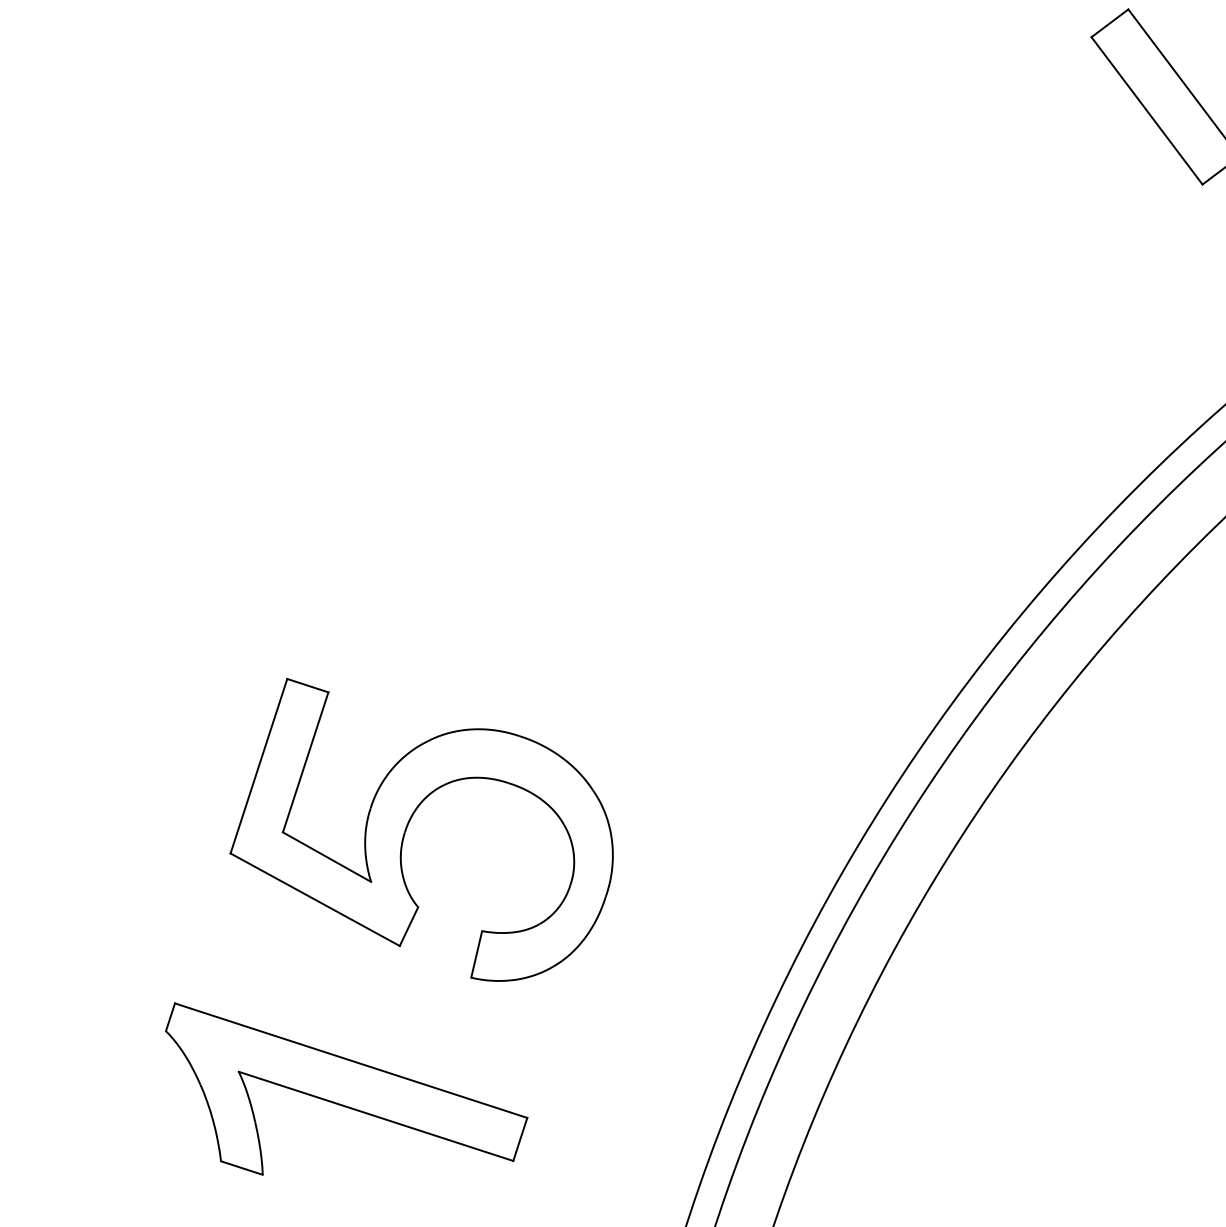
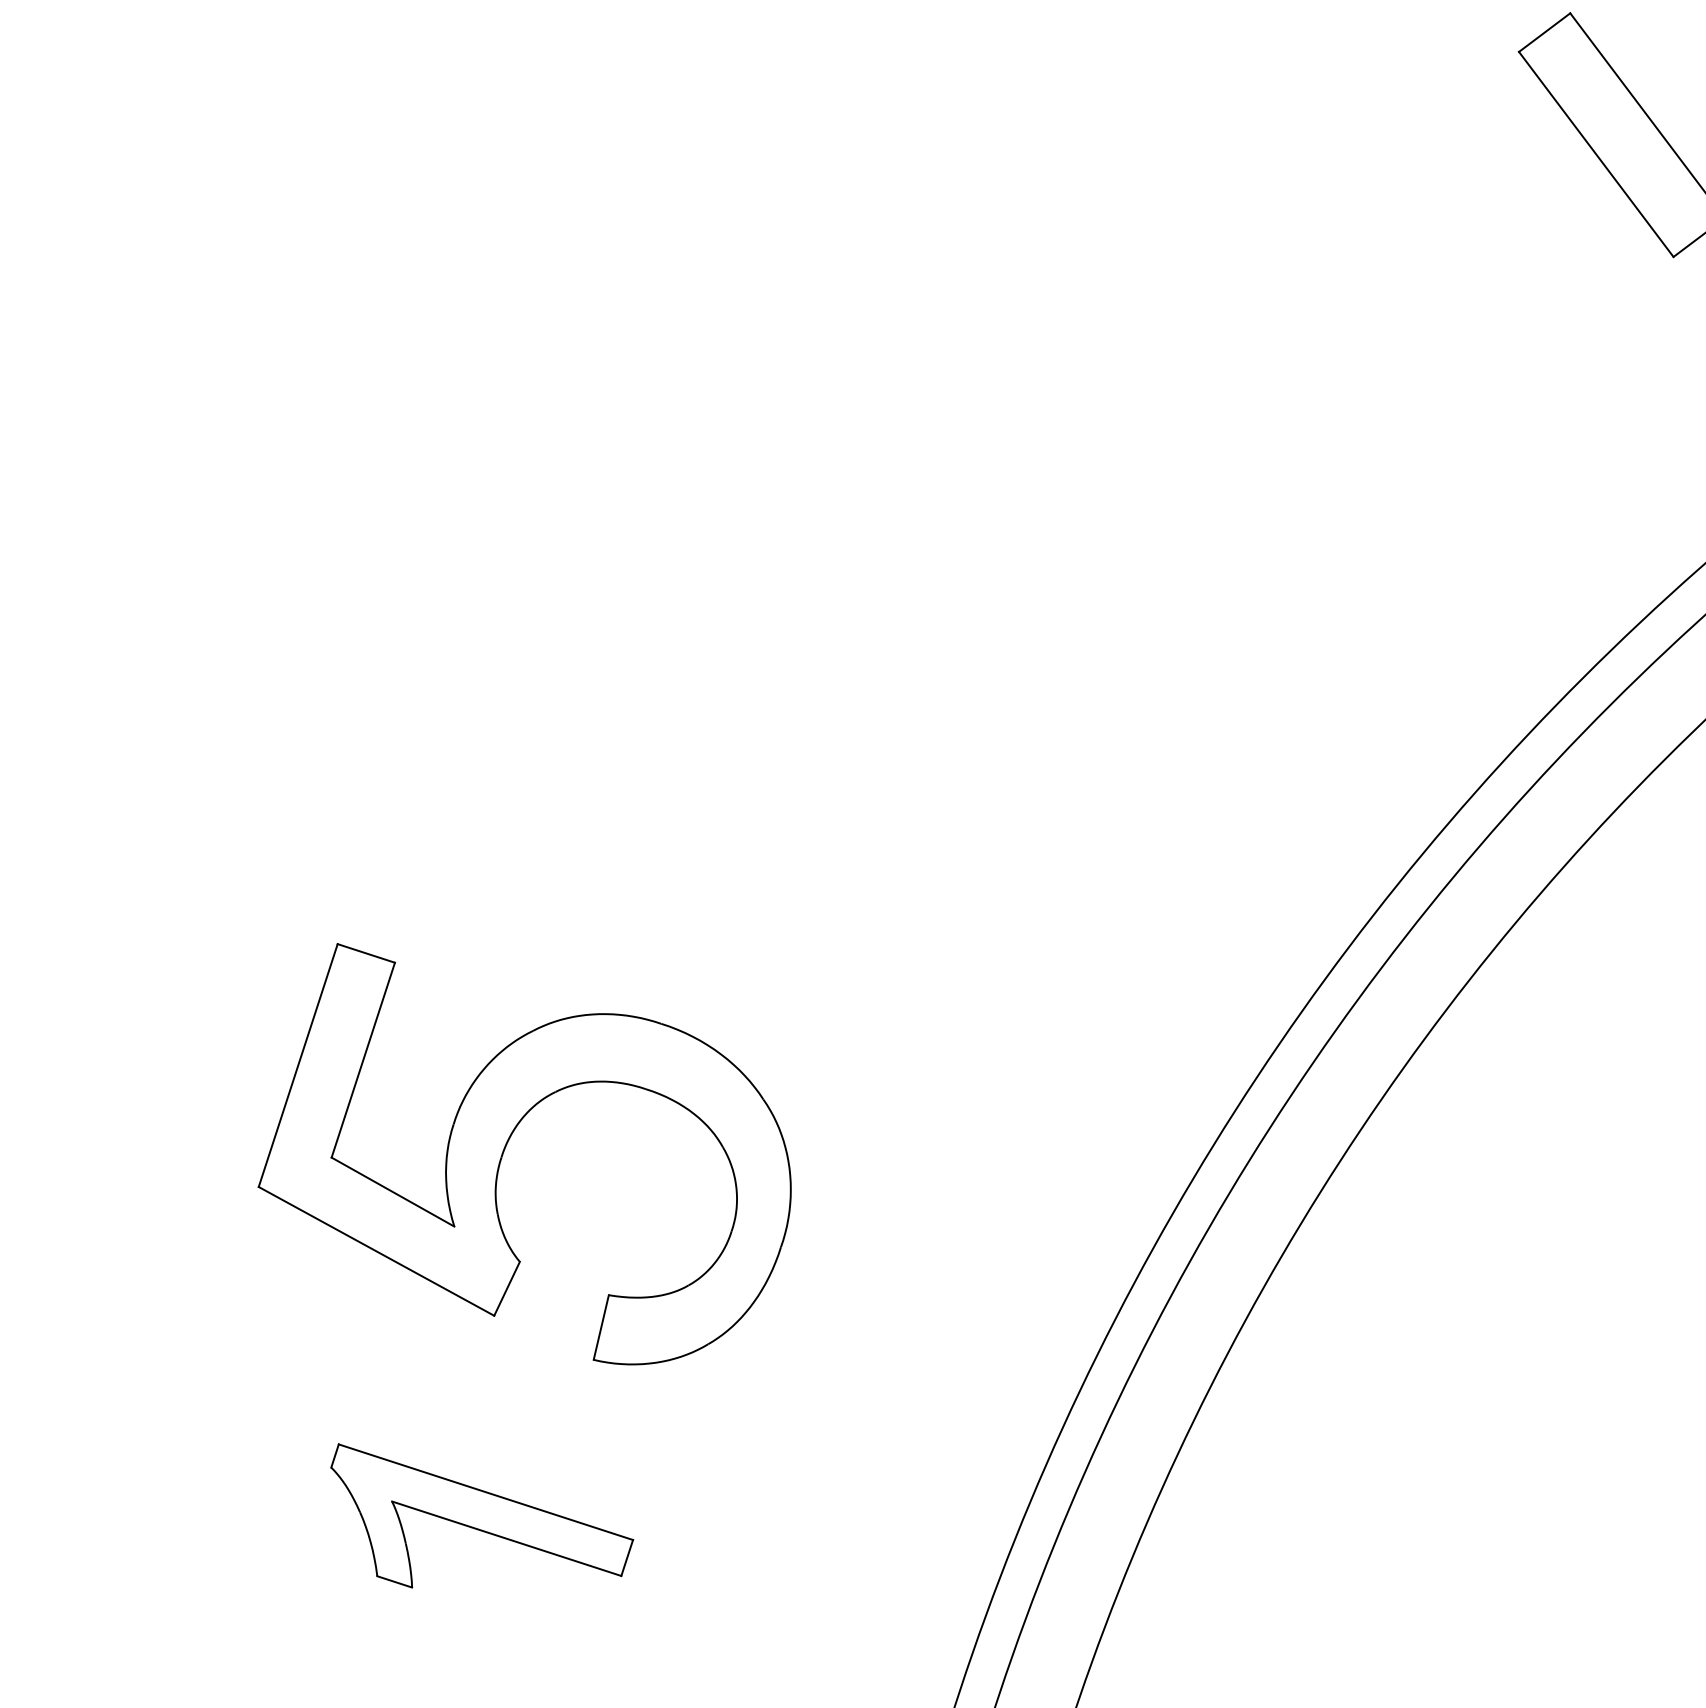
part: (407, 826) -> (505, 1149), moved
part: (346, 1088) -> (481, 1515), size x0.6

